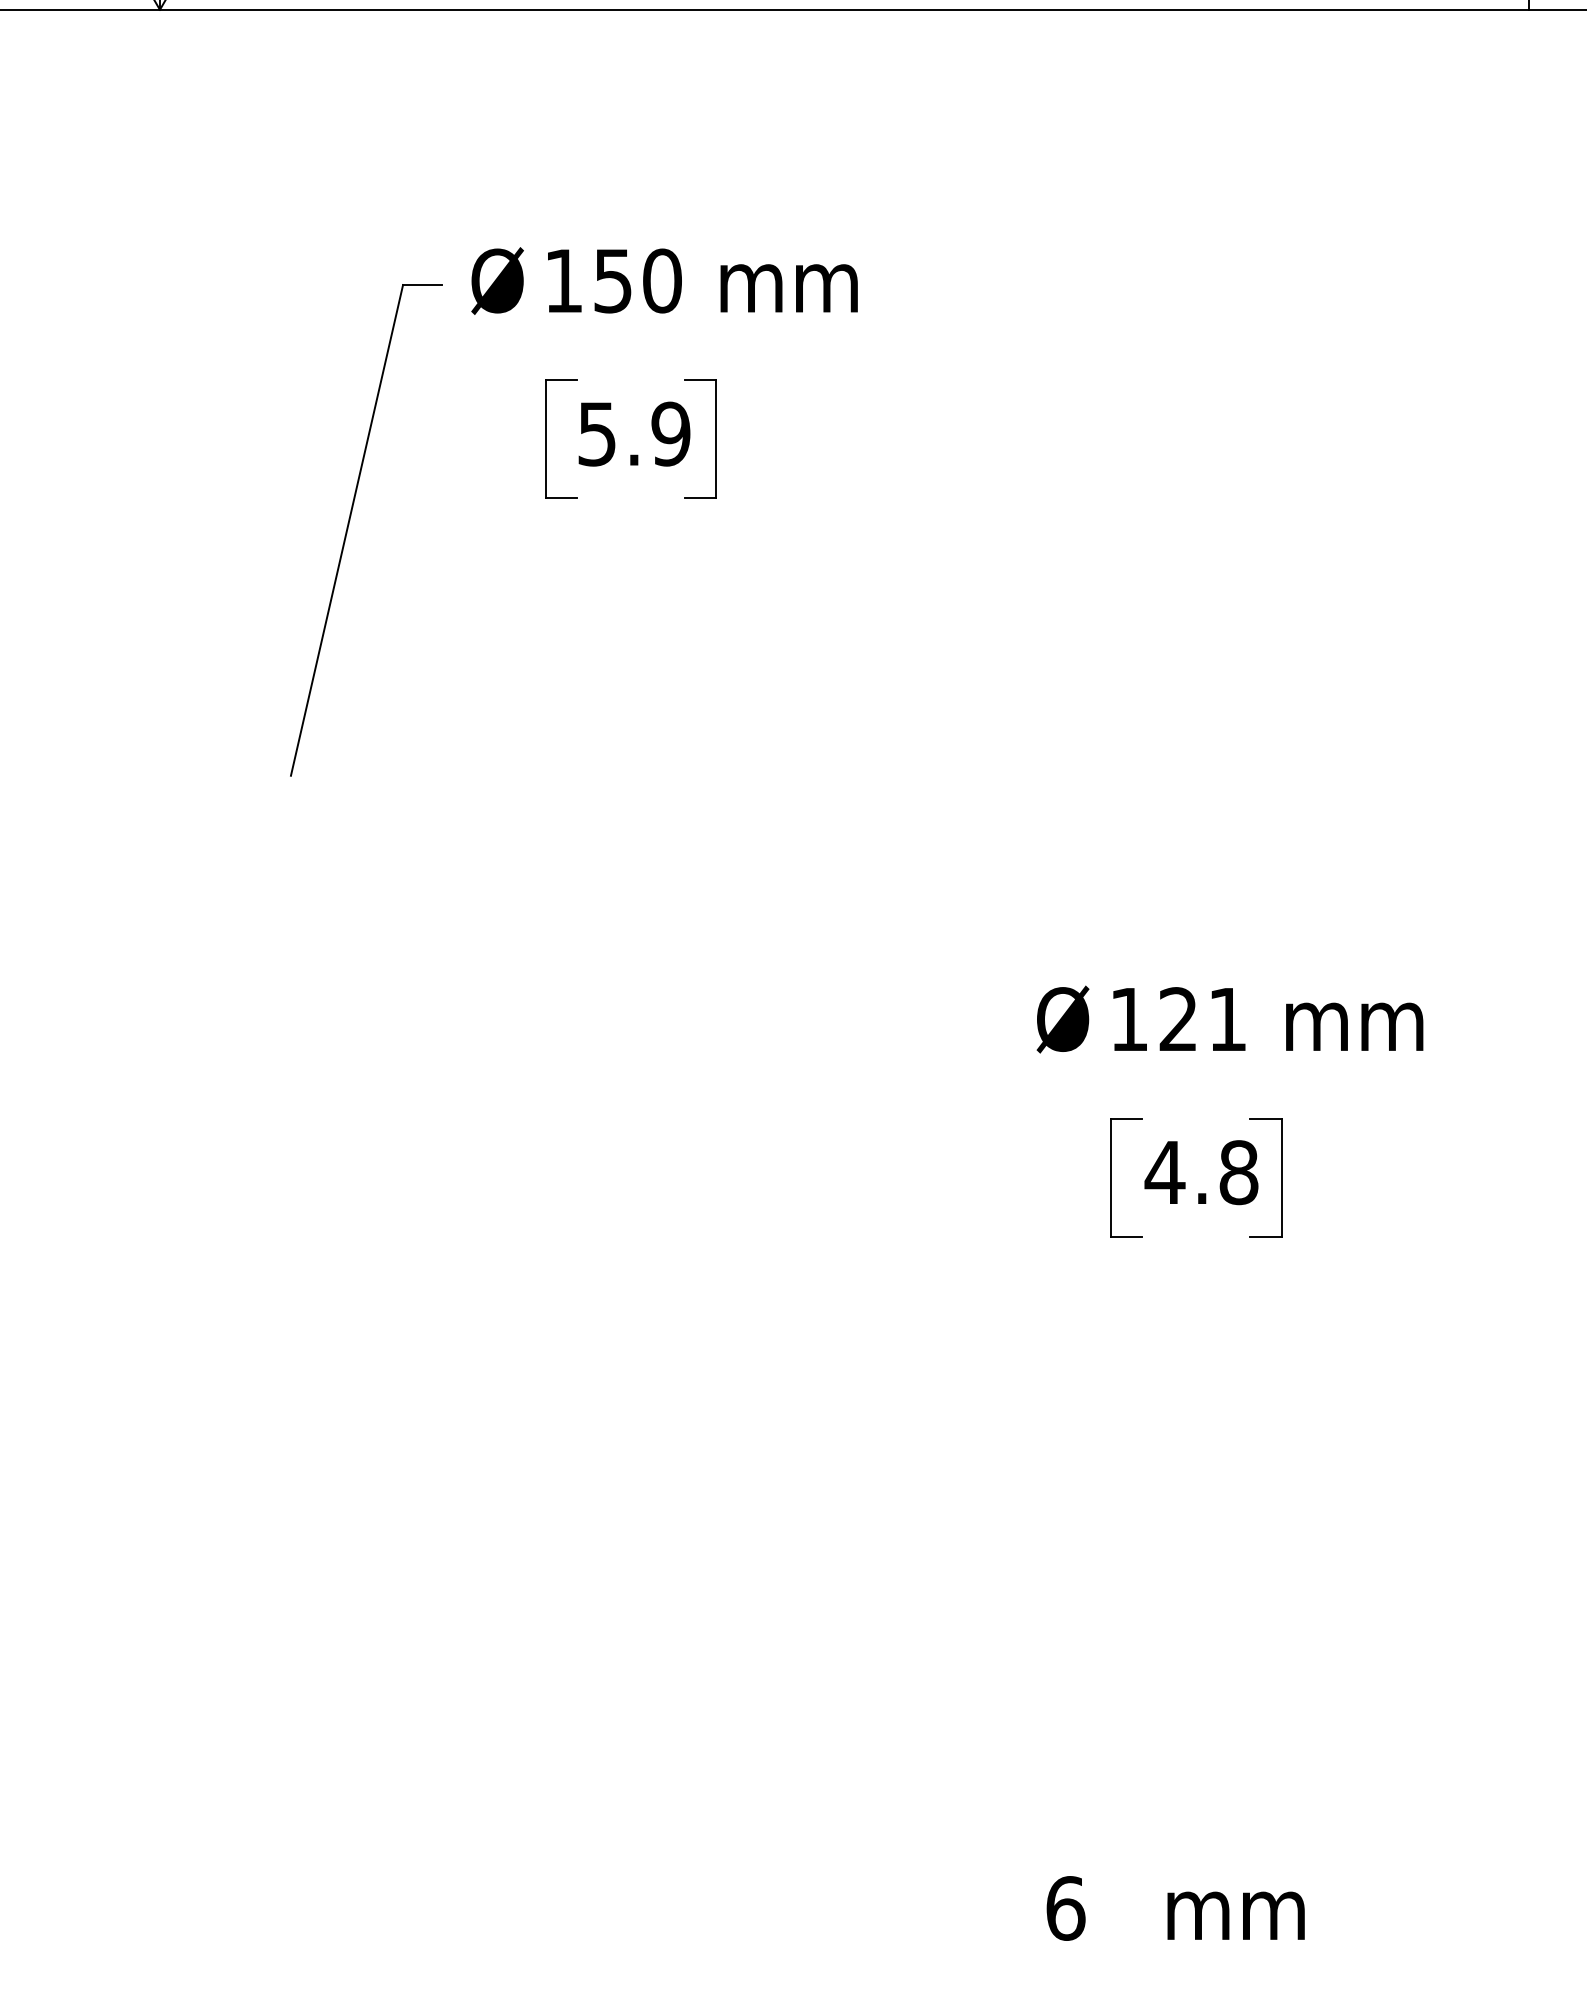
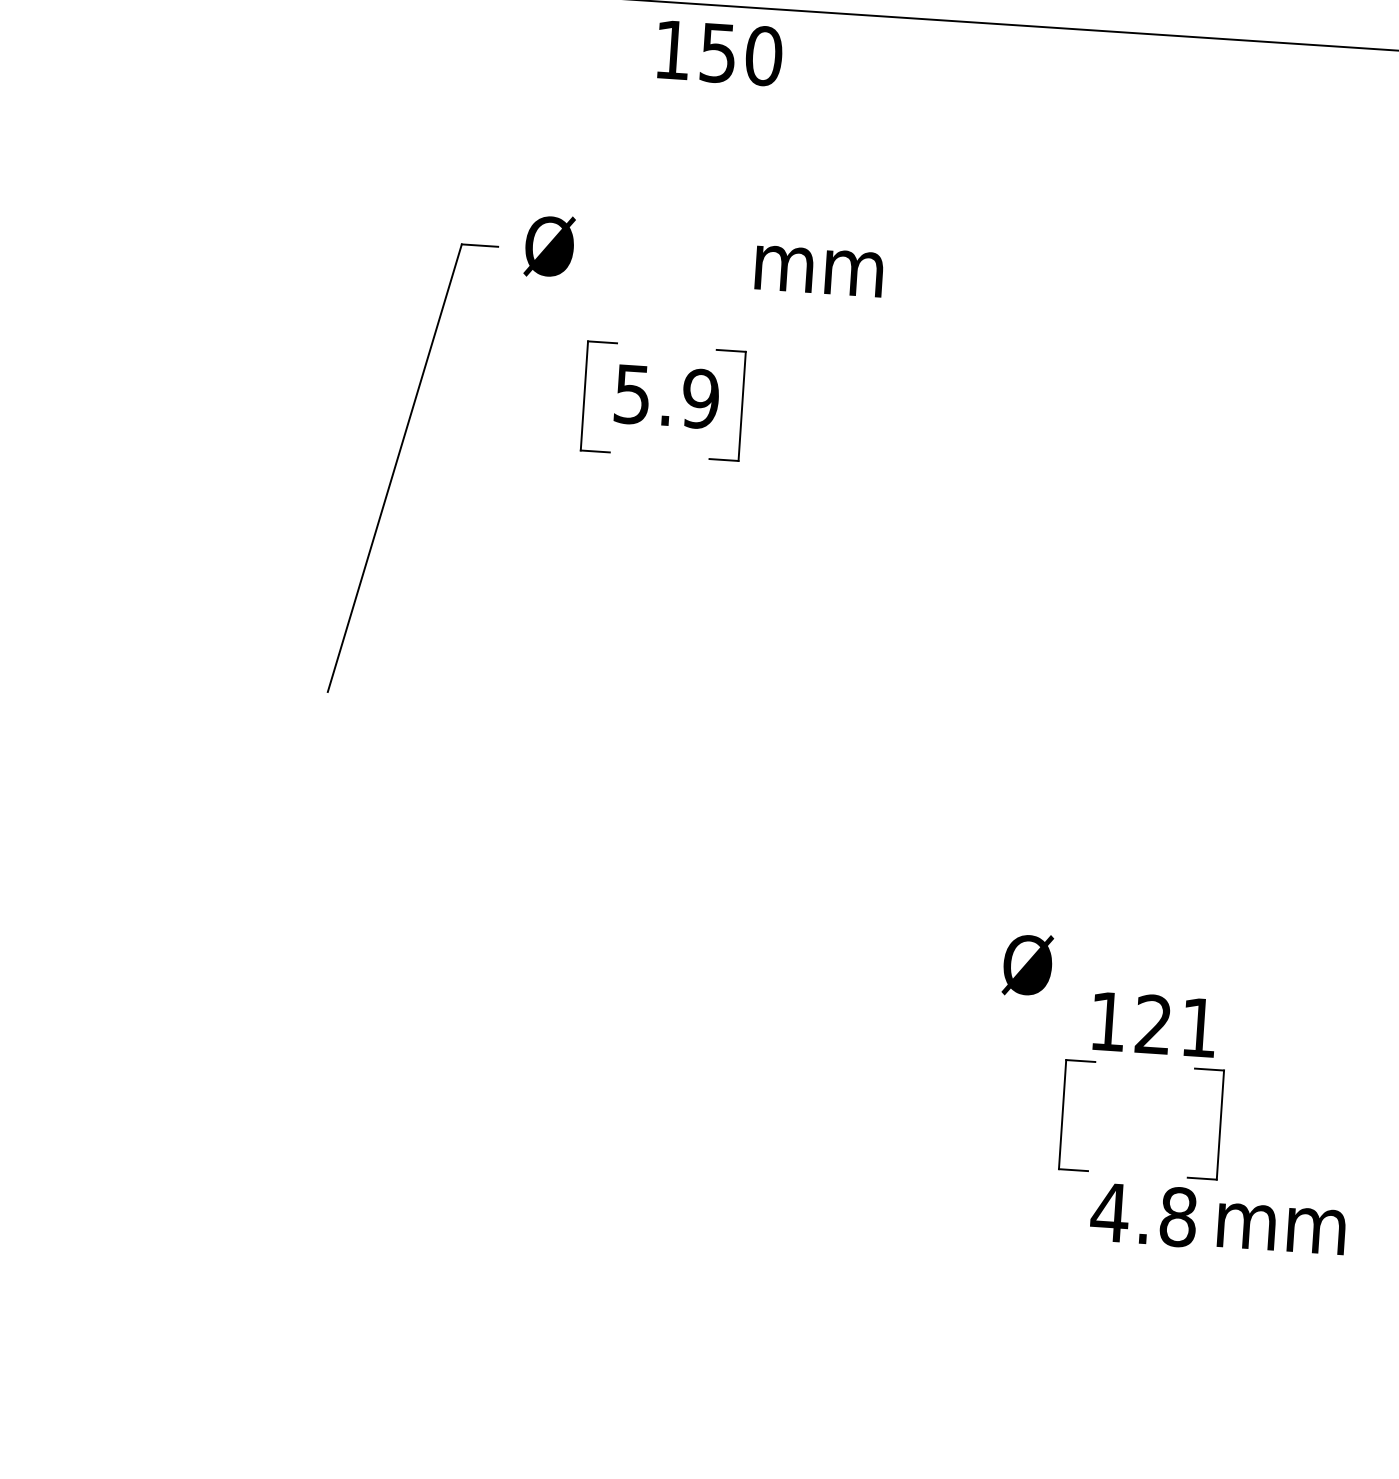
text: (614, 280) -> (719, 52), moved
text: (1179, 1018) -> (1154, 1023), moved
text: (1354, 1026) -> (1281, 1228), moved
text: (1201, 1172) -> (1143, 1214), moved

